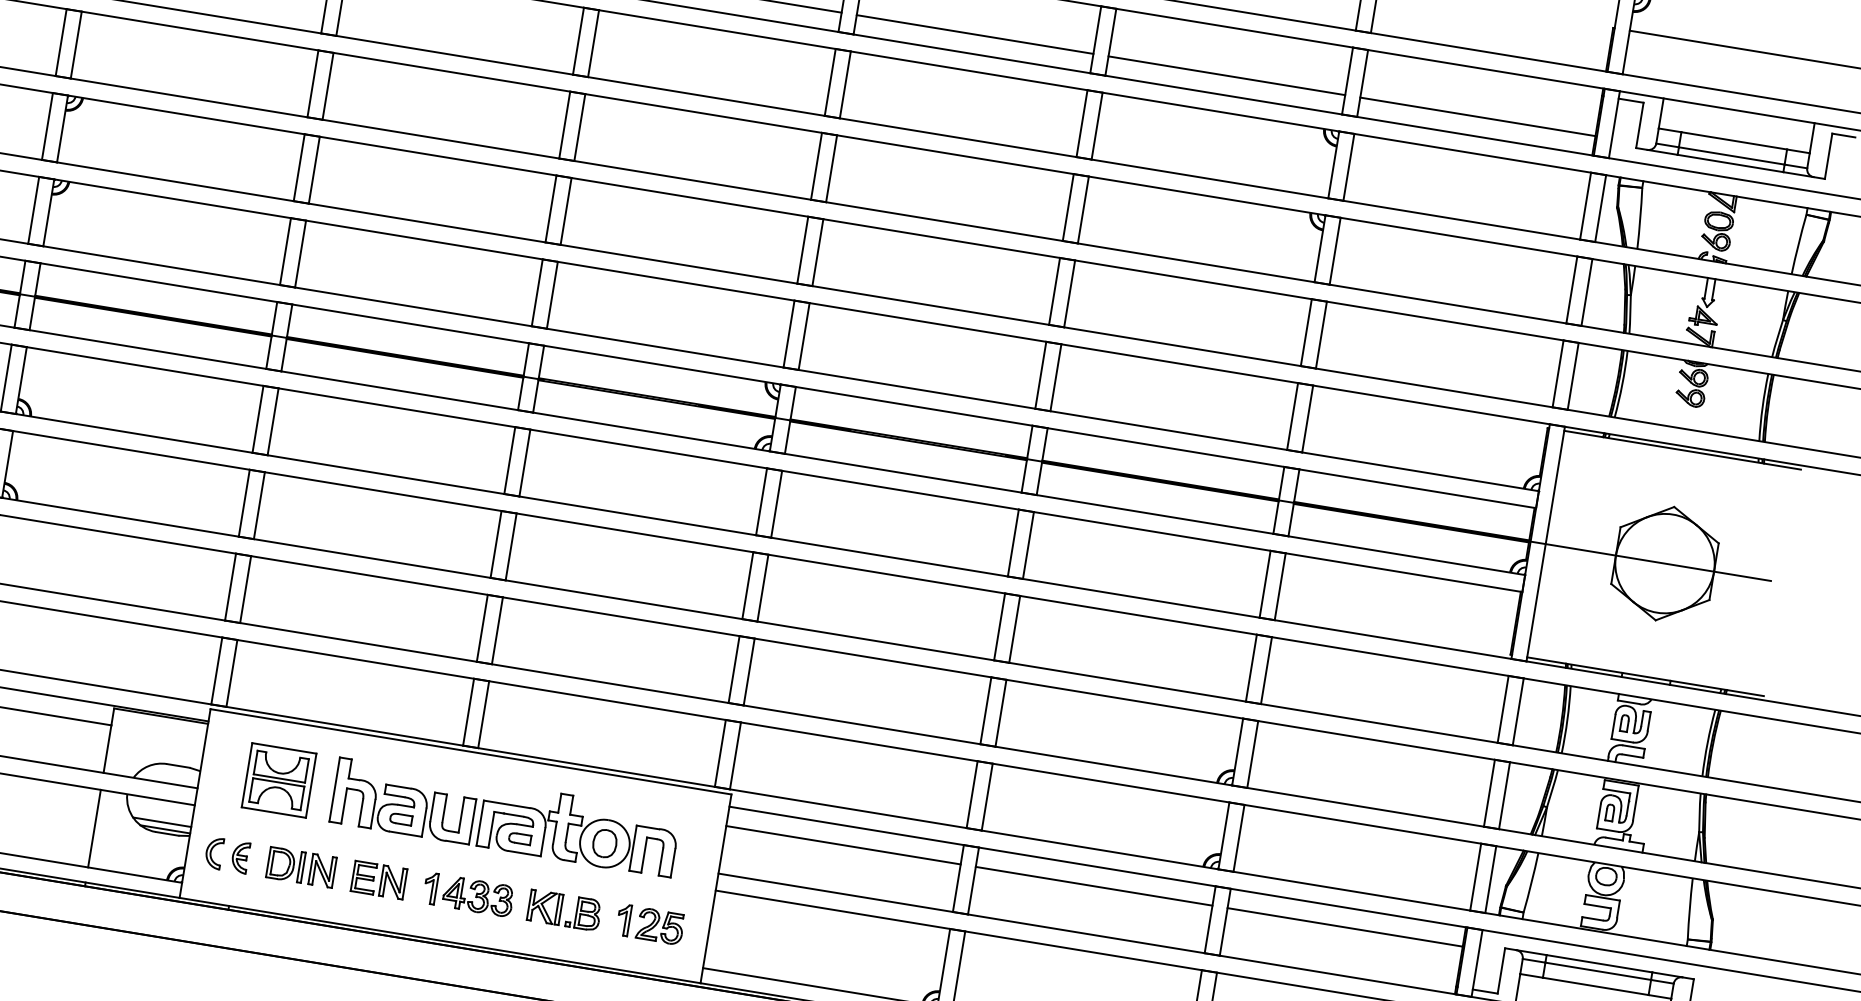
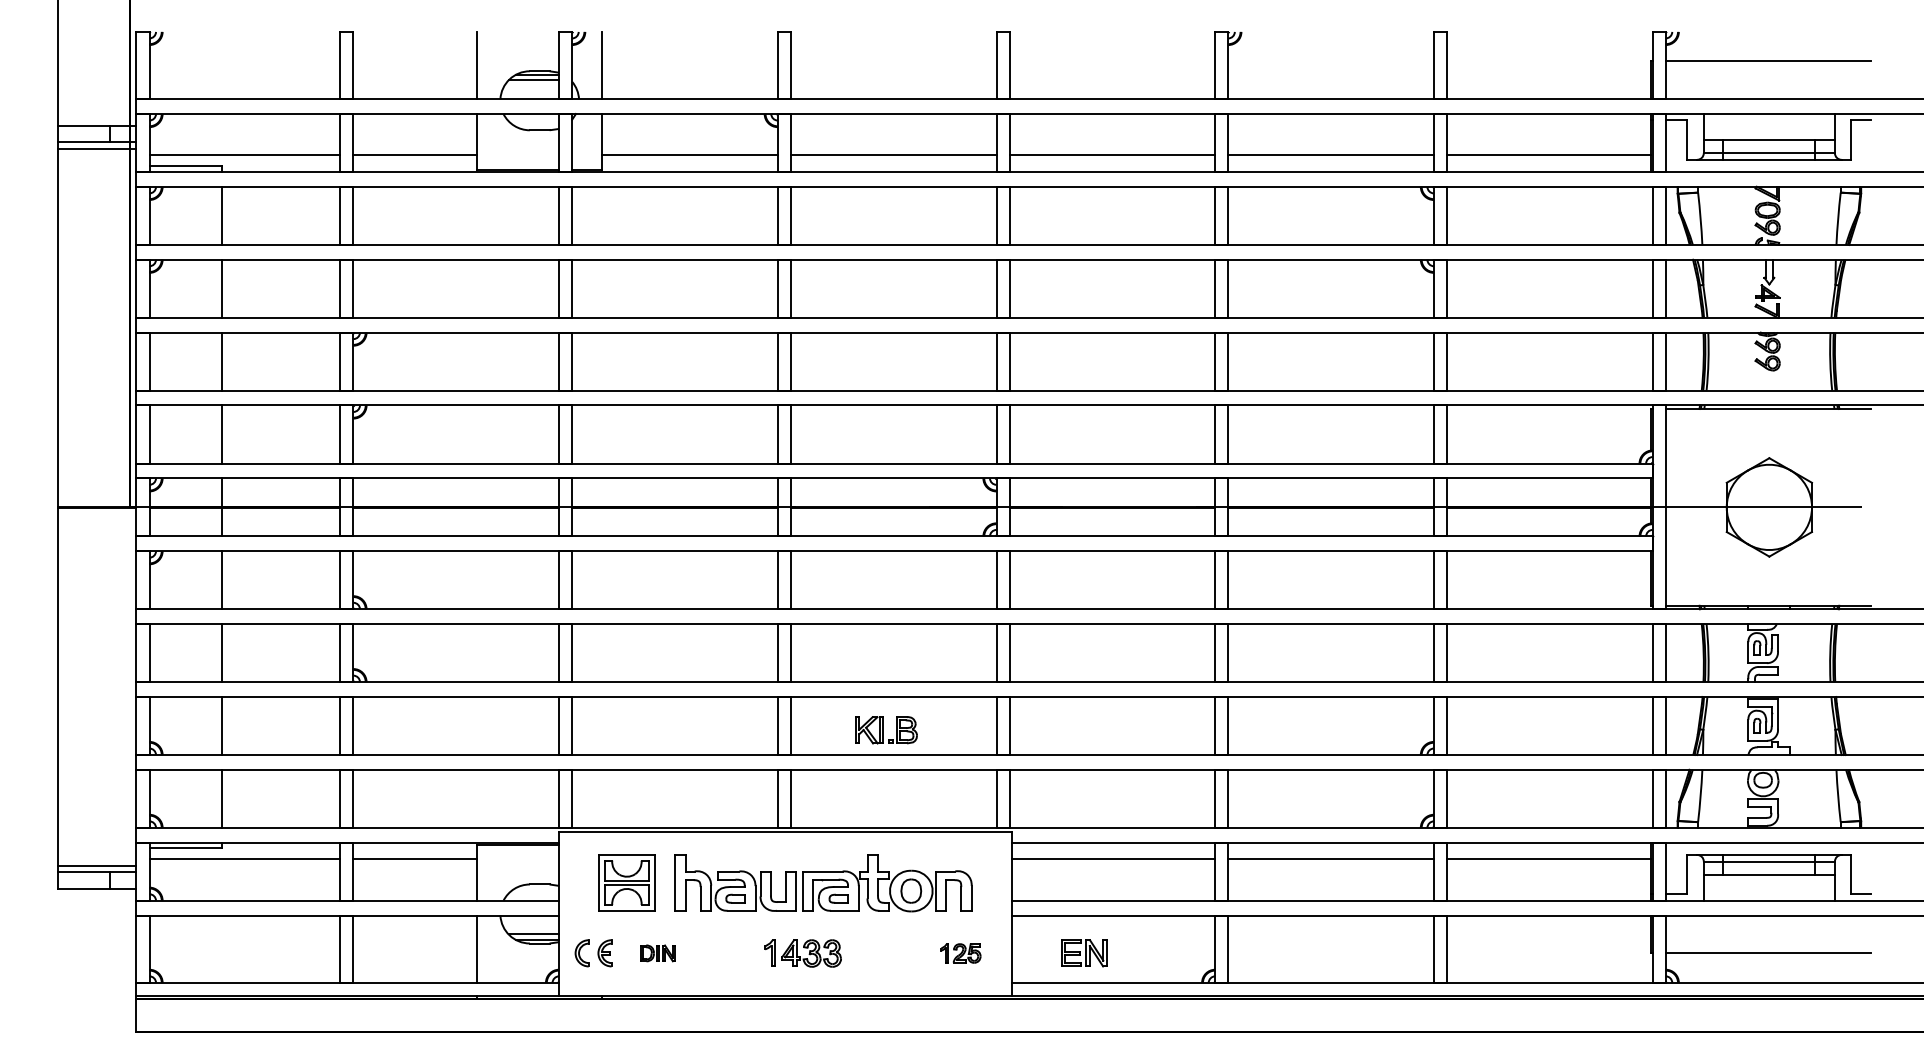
part: (300, 867) -> (657, 953), size x0.6
part: (379, 880) -> (1084, 953), moved
part: (564, 910) -> (886, 730), moved
part: (649, 924) -> (960, 953), size x0.7

